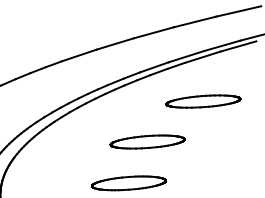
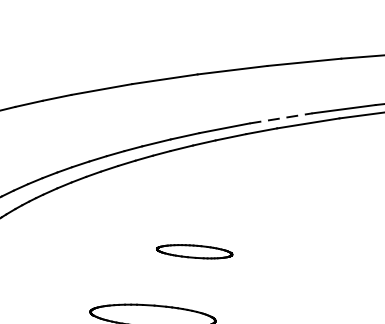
line: (186, 56) -> (281, 118), solid -> dashed
part: (203, 101) -> (298, 197), removed
part: (147, 141) -> (194, 250), size x0.6

